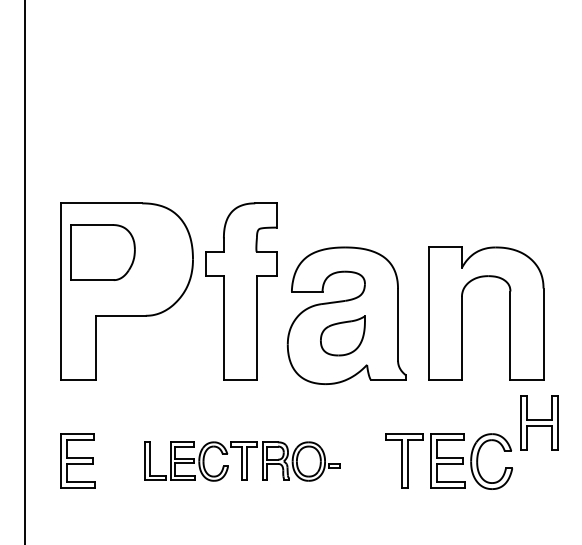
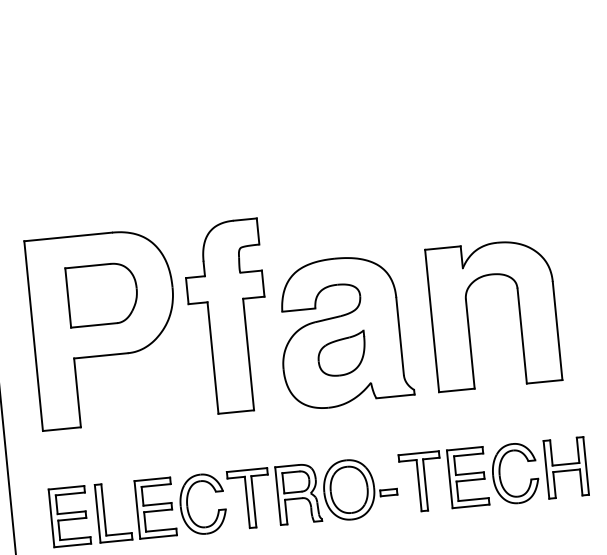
part: (102, 252) -> (102, 294), moved
part: (539, 422) -> (566, 467), moved
part: (242, 461) -> (247, 499), size x1.43

